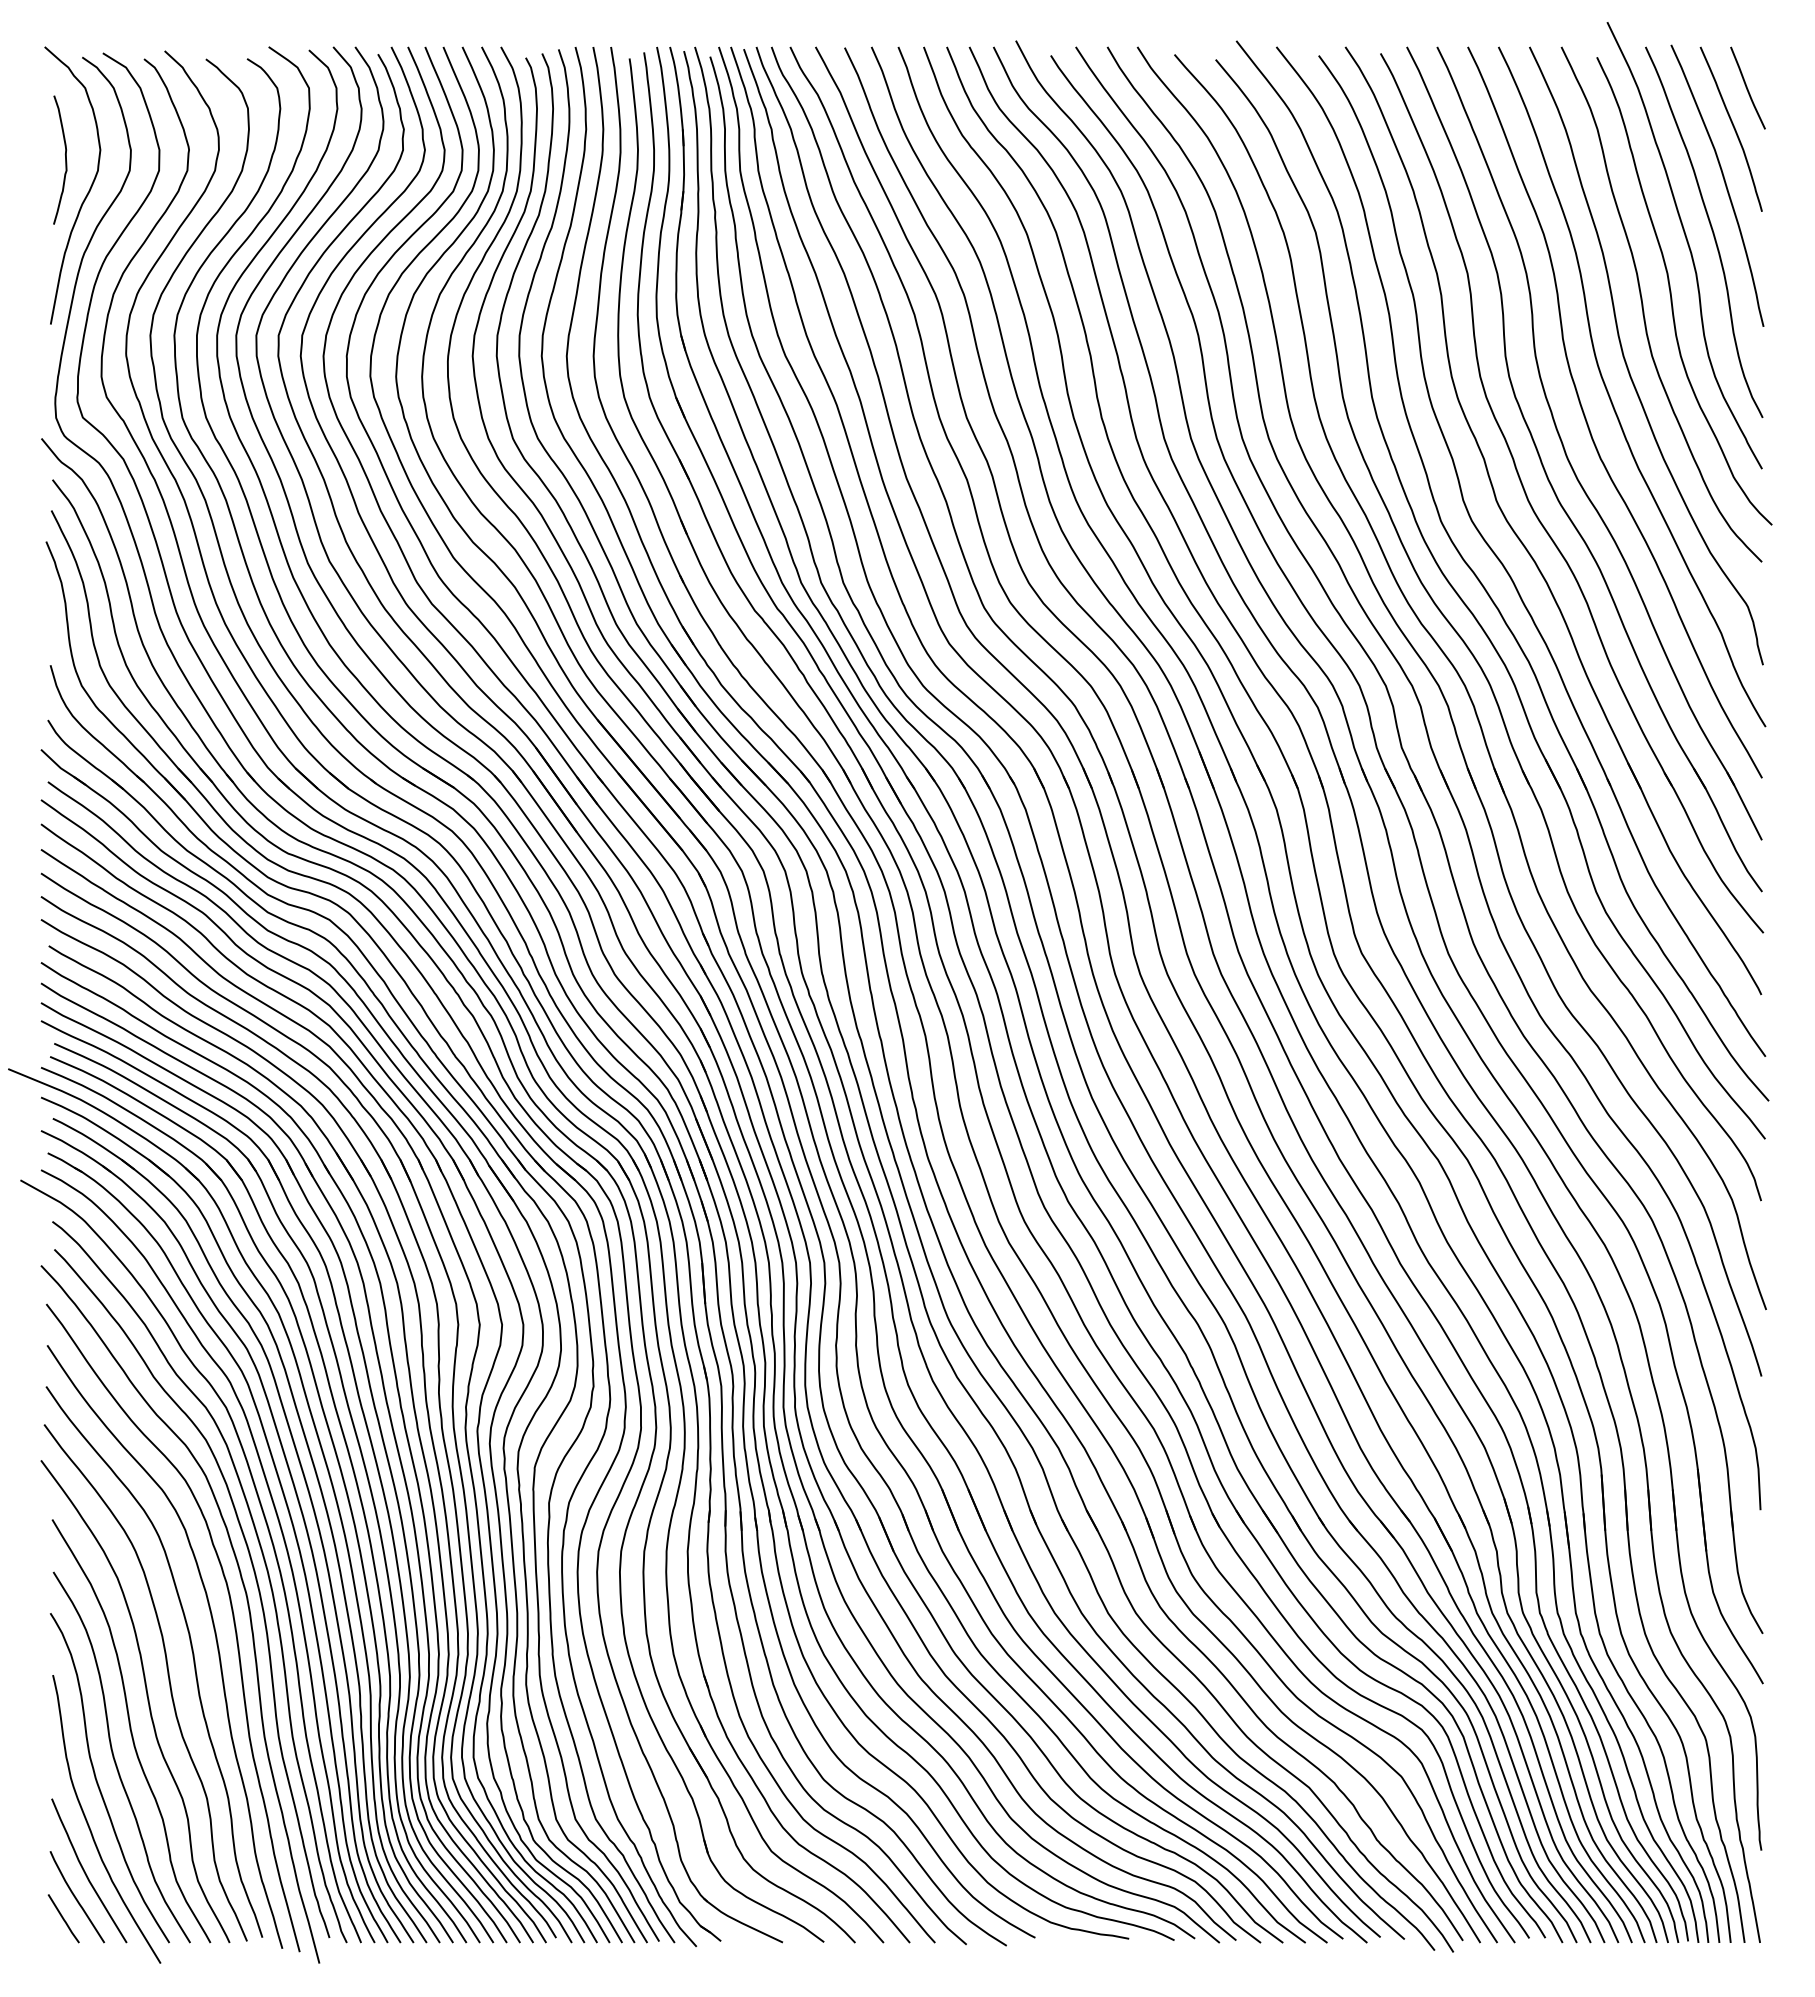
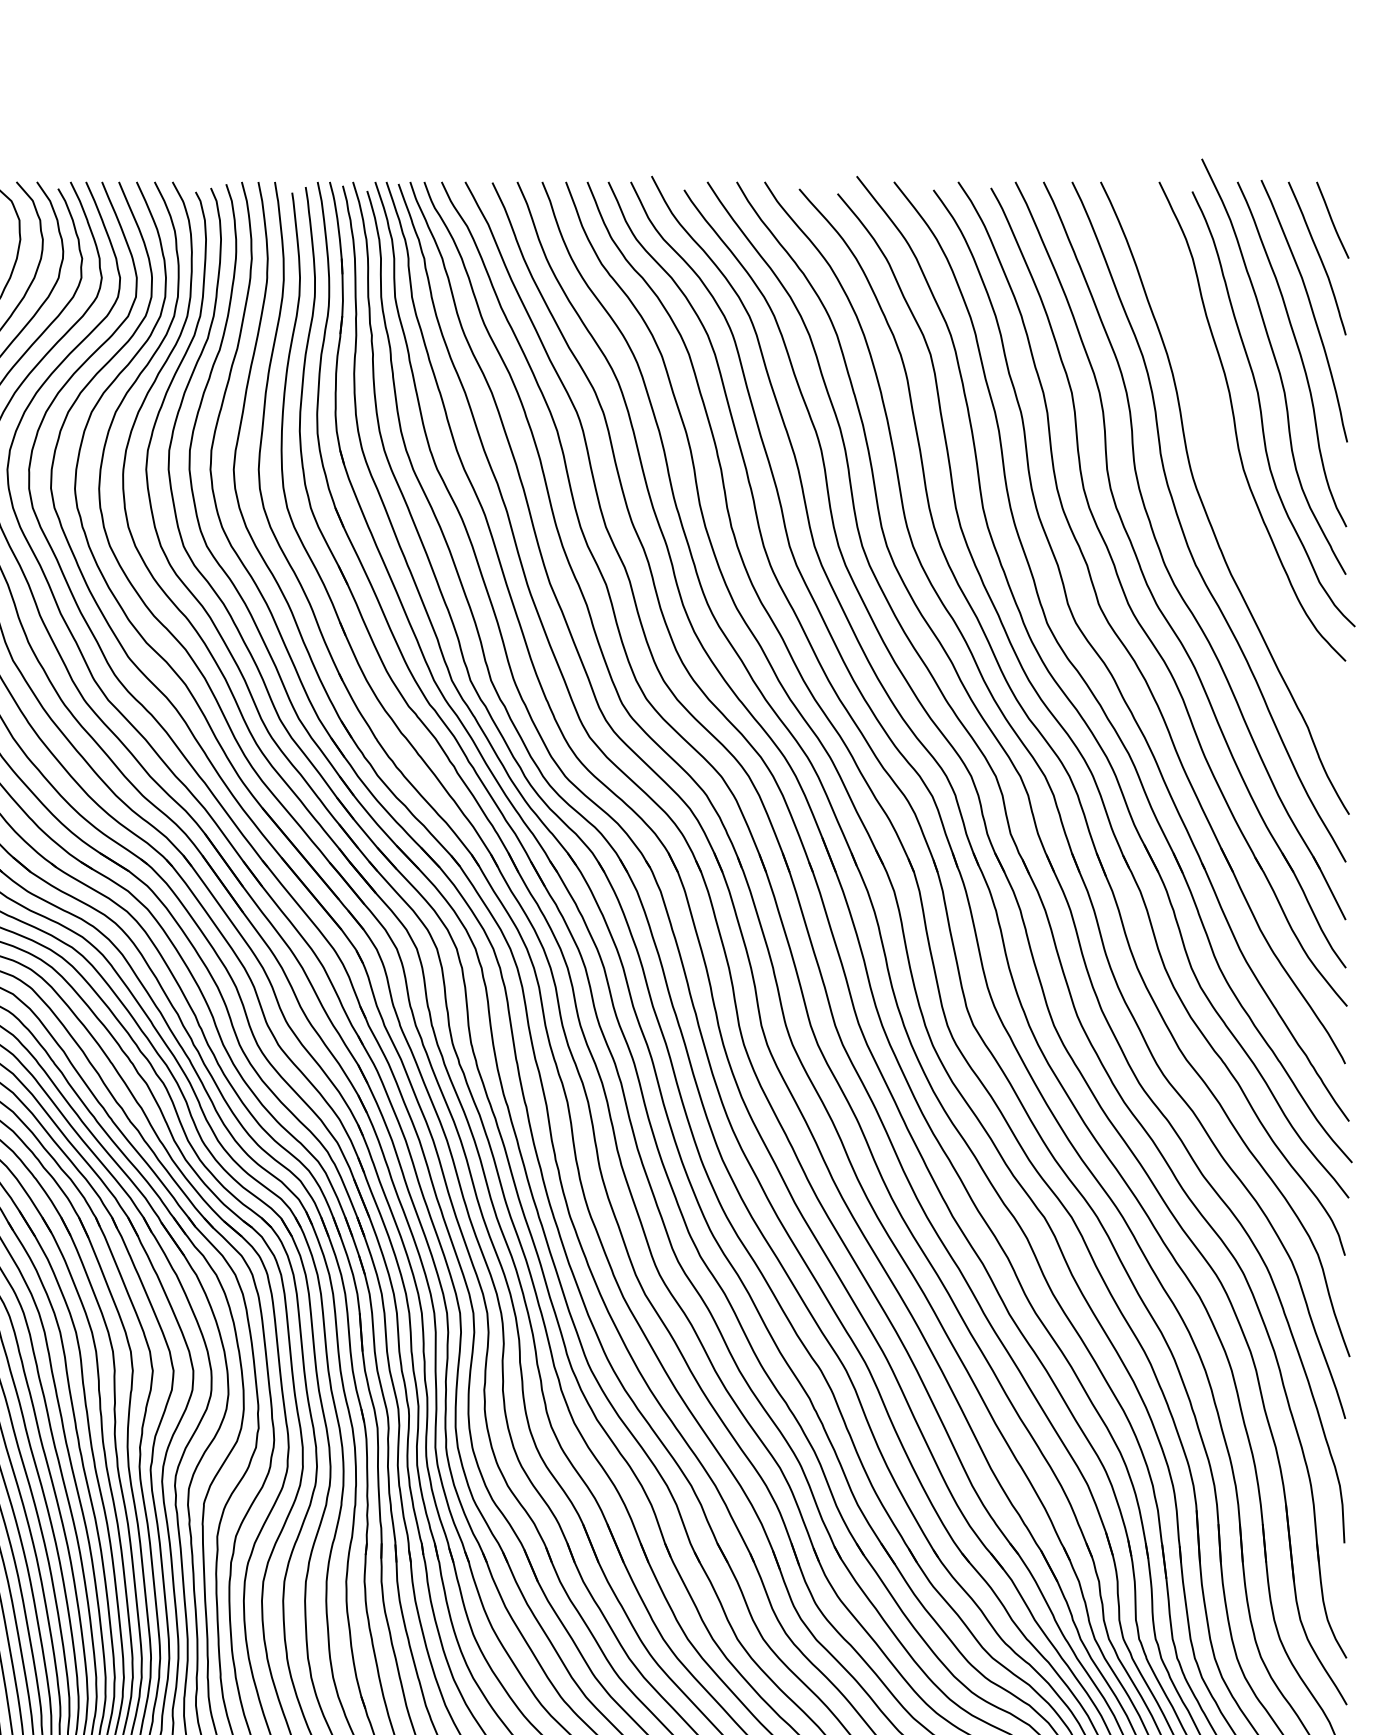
curve: (1626, 361) -> (1219, 474), removed

